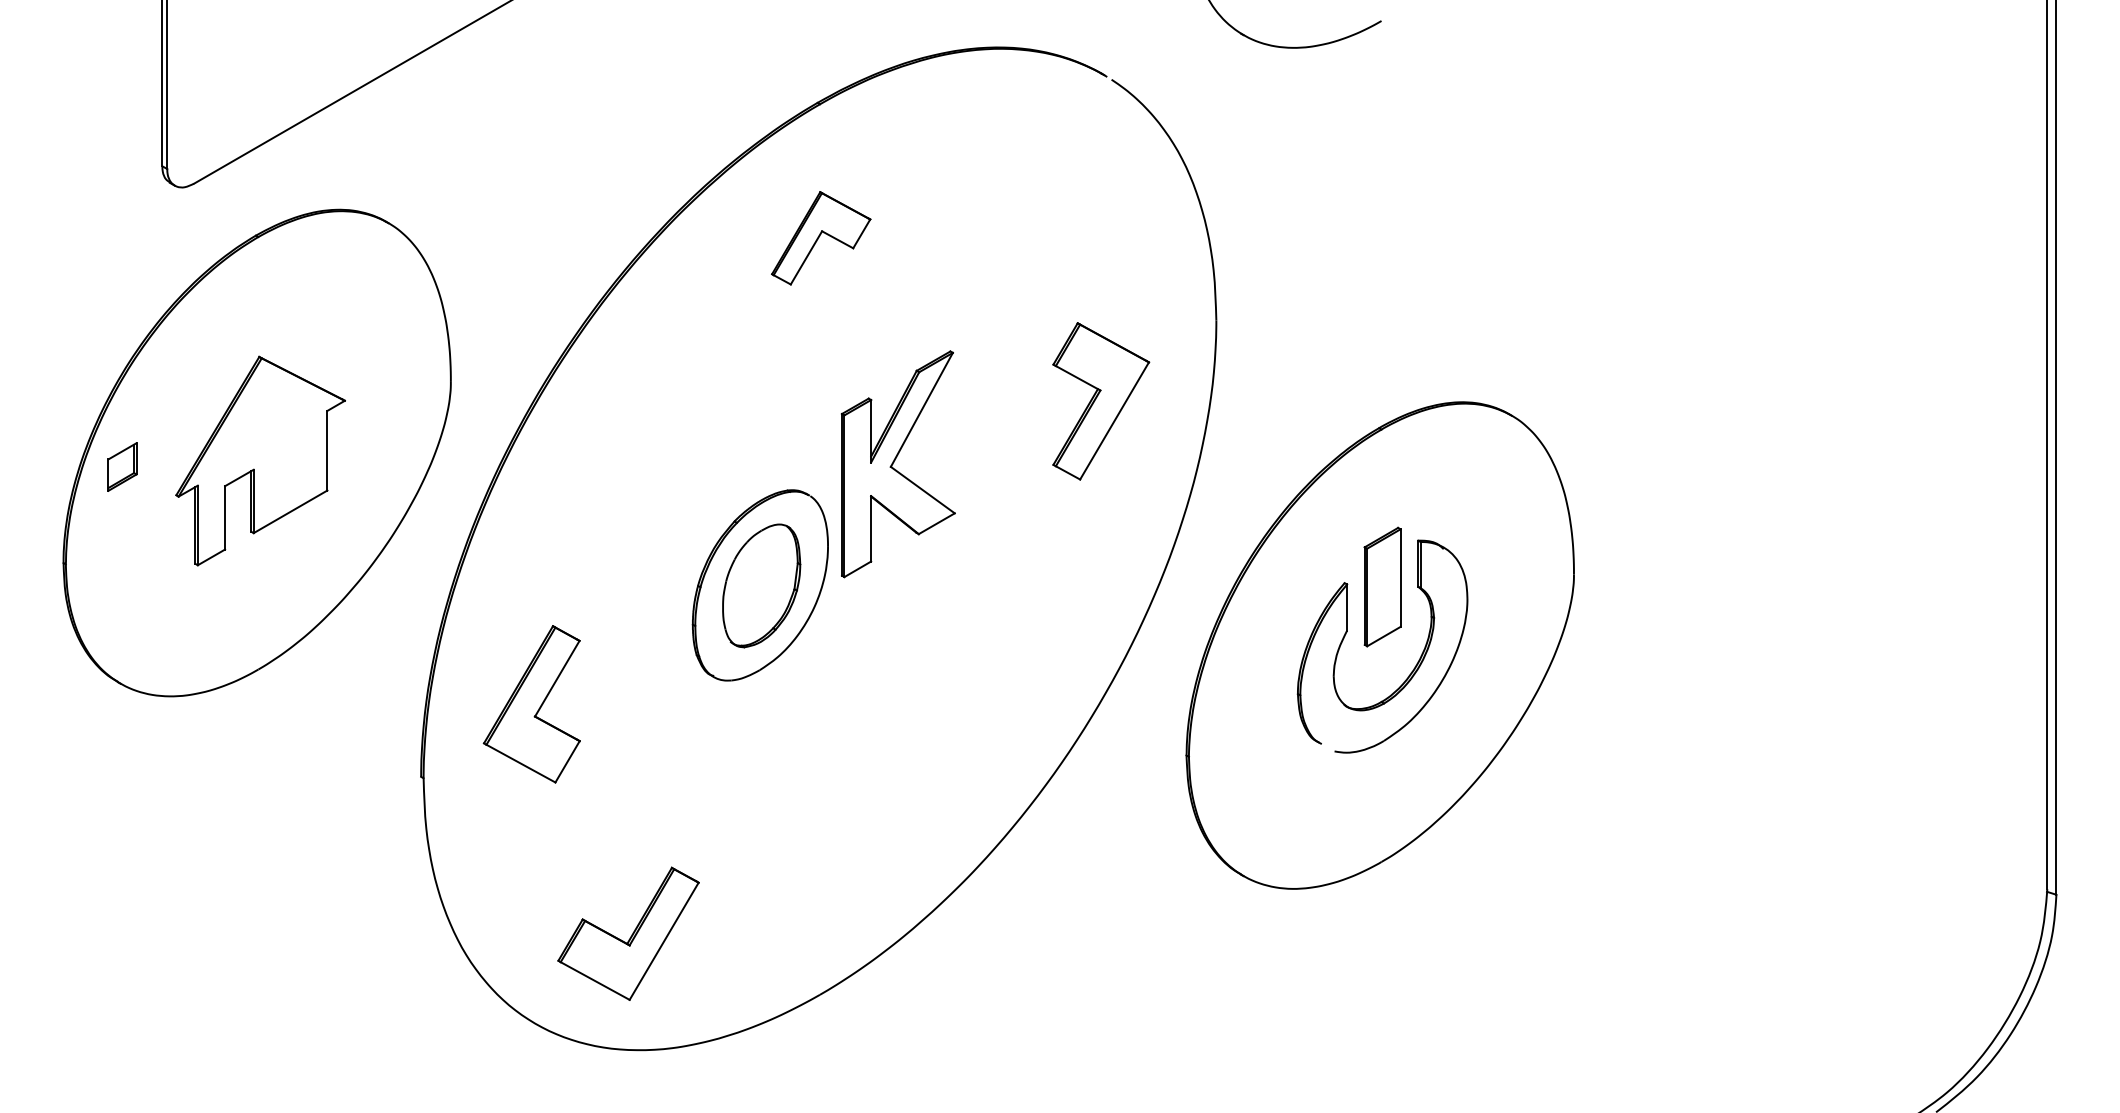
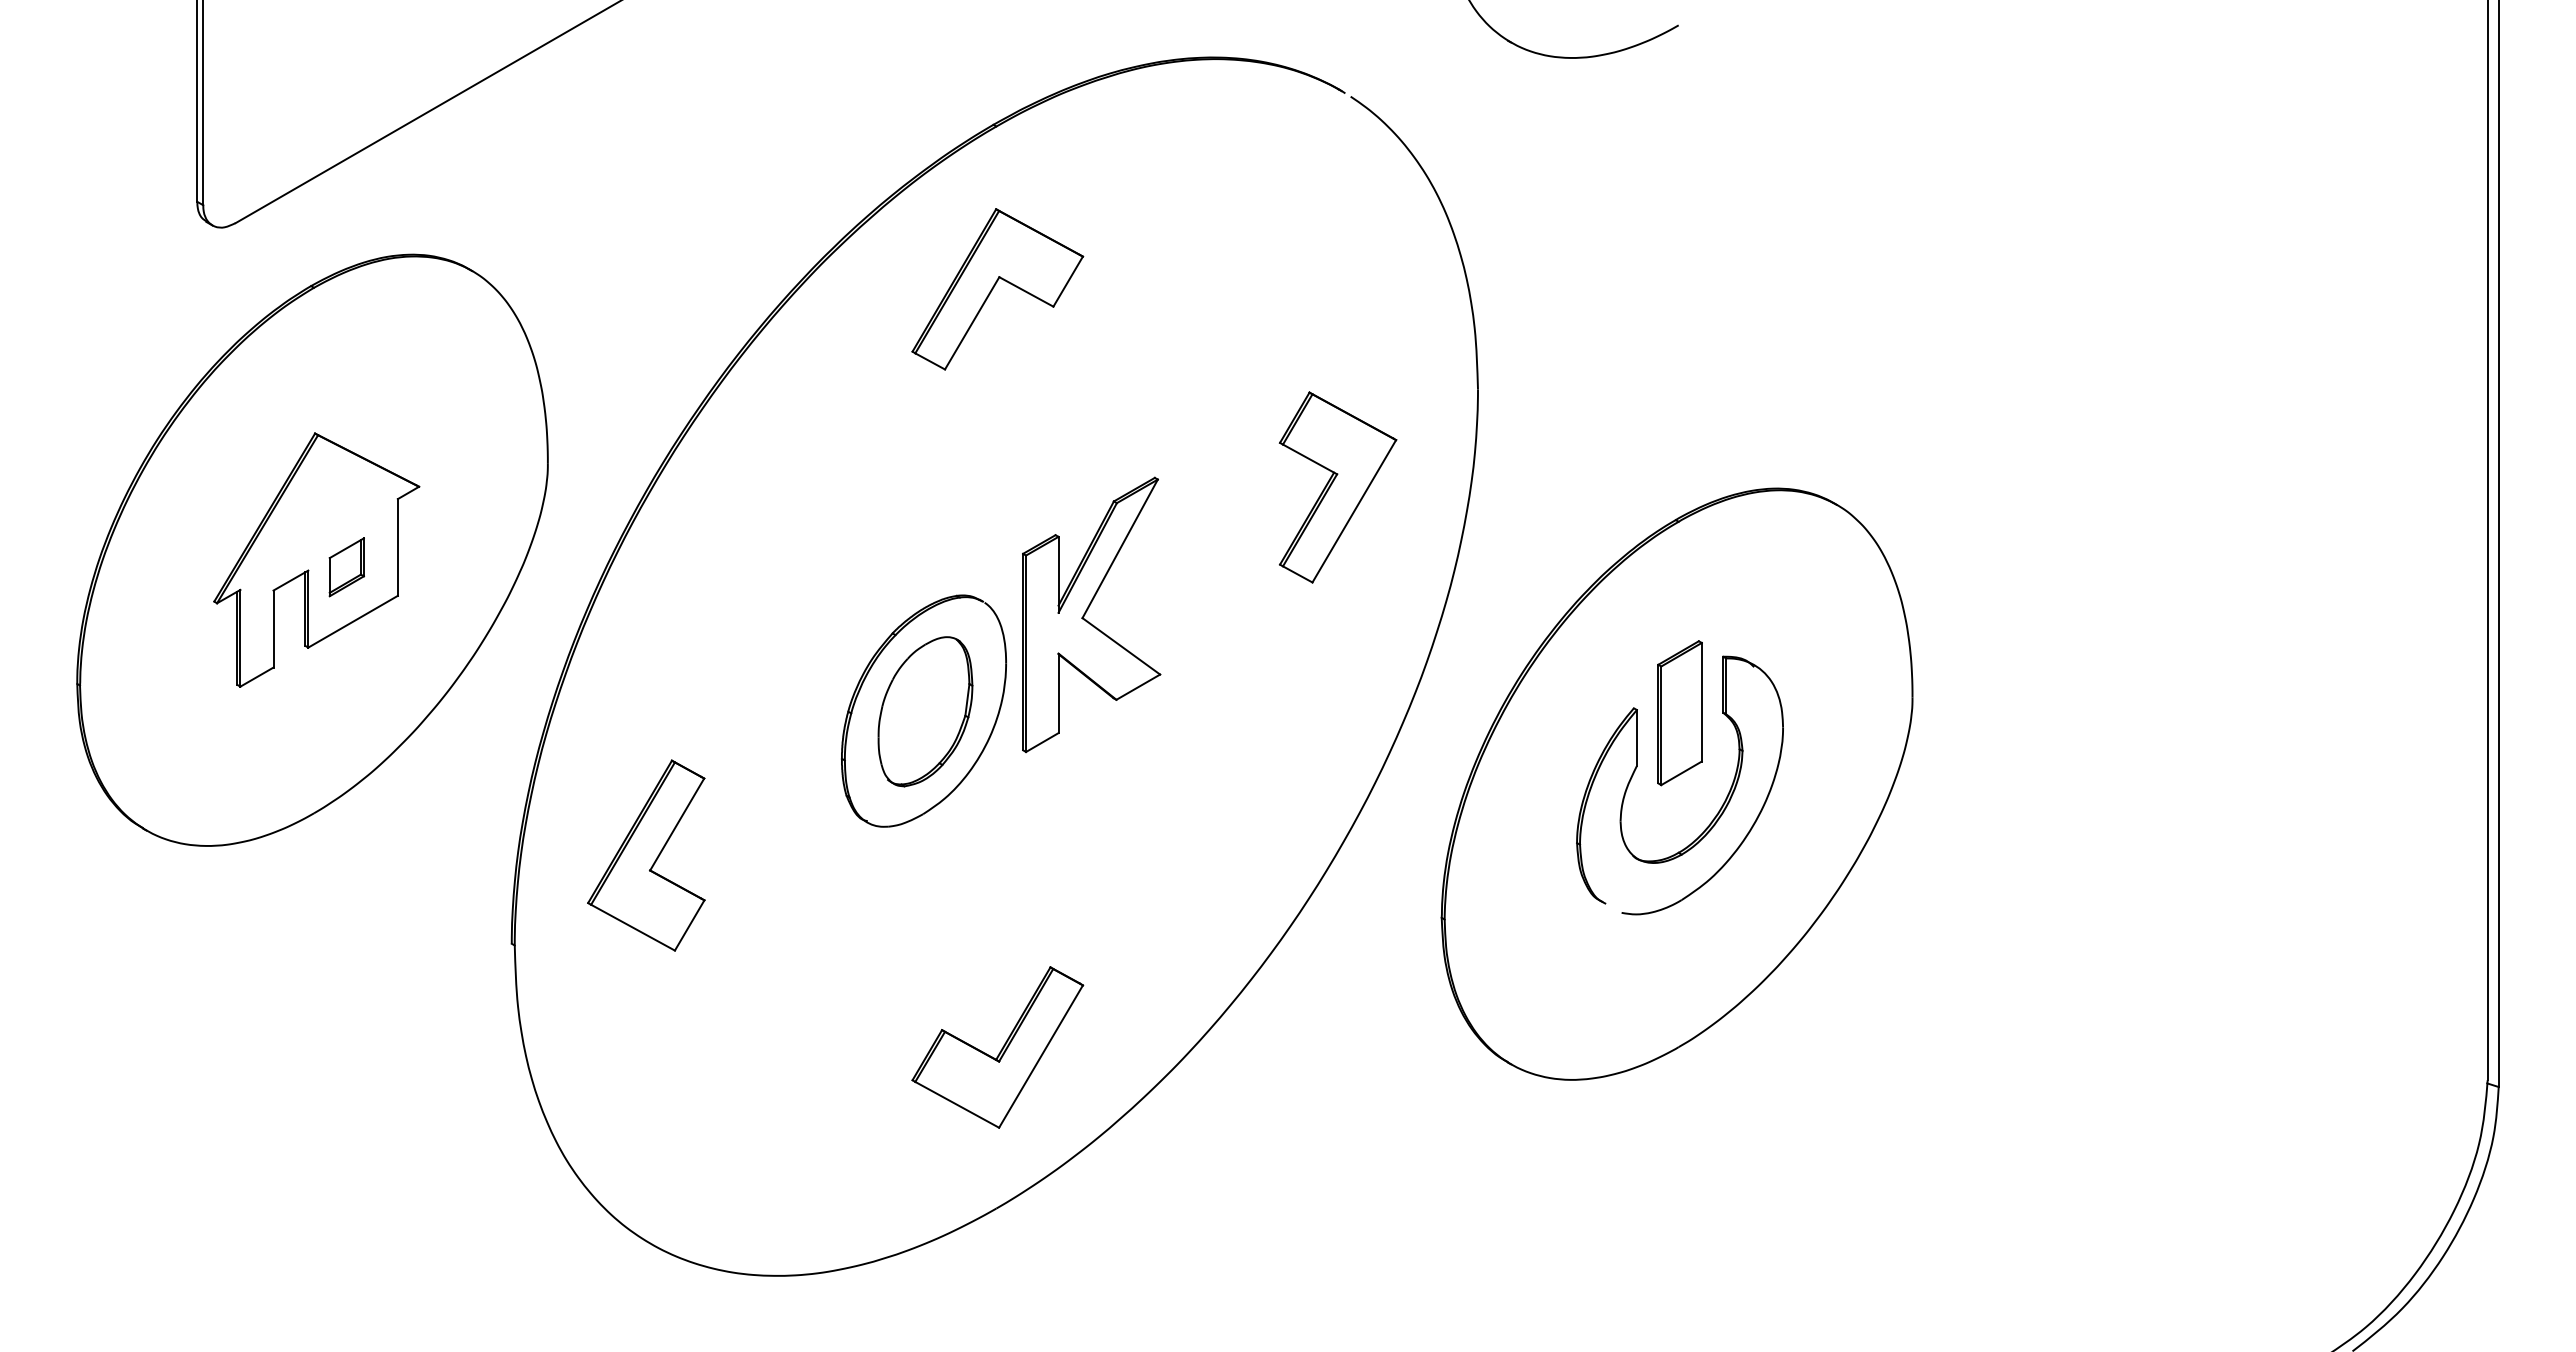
part: (820, 238) -> (997, 289), size x1.43
part: (898, 463) -> (1091, 614), moved
part: (122, 467) -> (346, 567), moved
part: (628, 933) -> (997, 1047), moved

